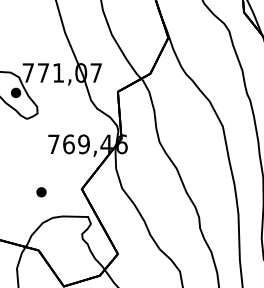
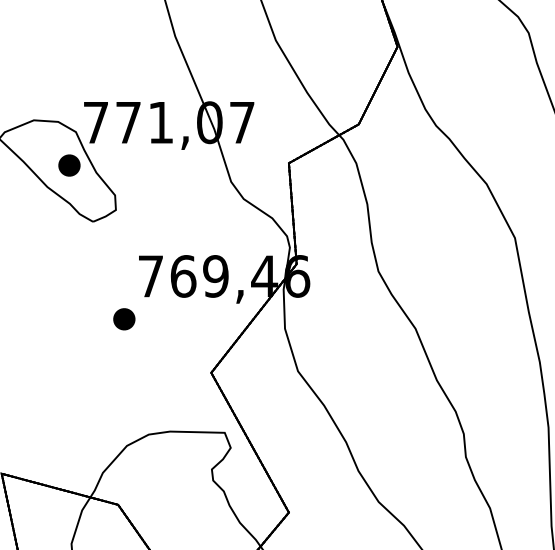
part: (41, 192) -> (124, 319), moved

